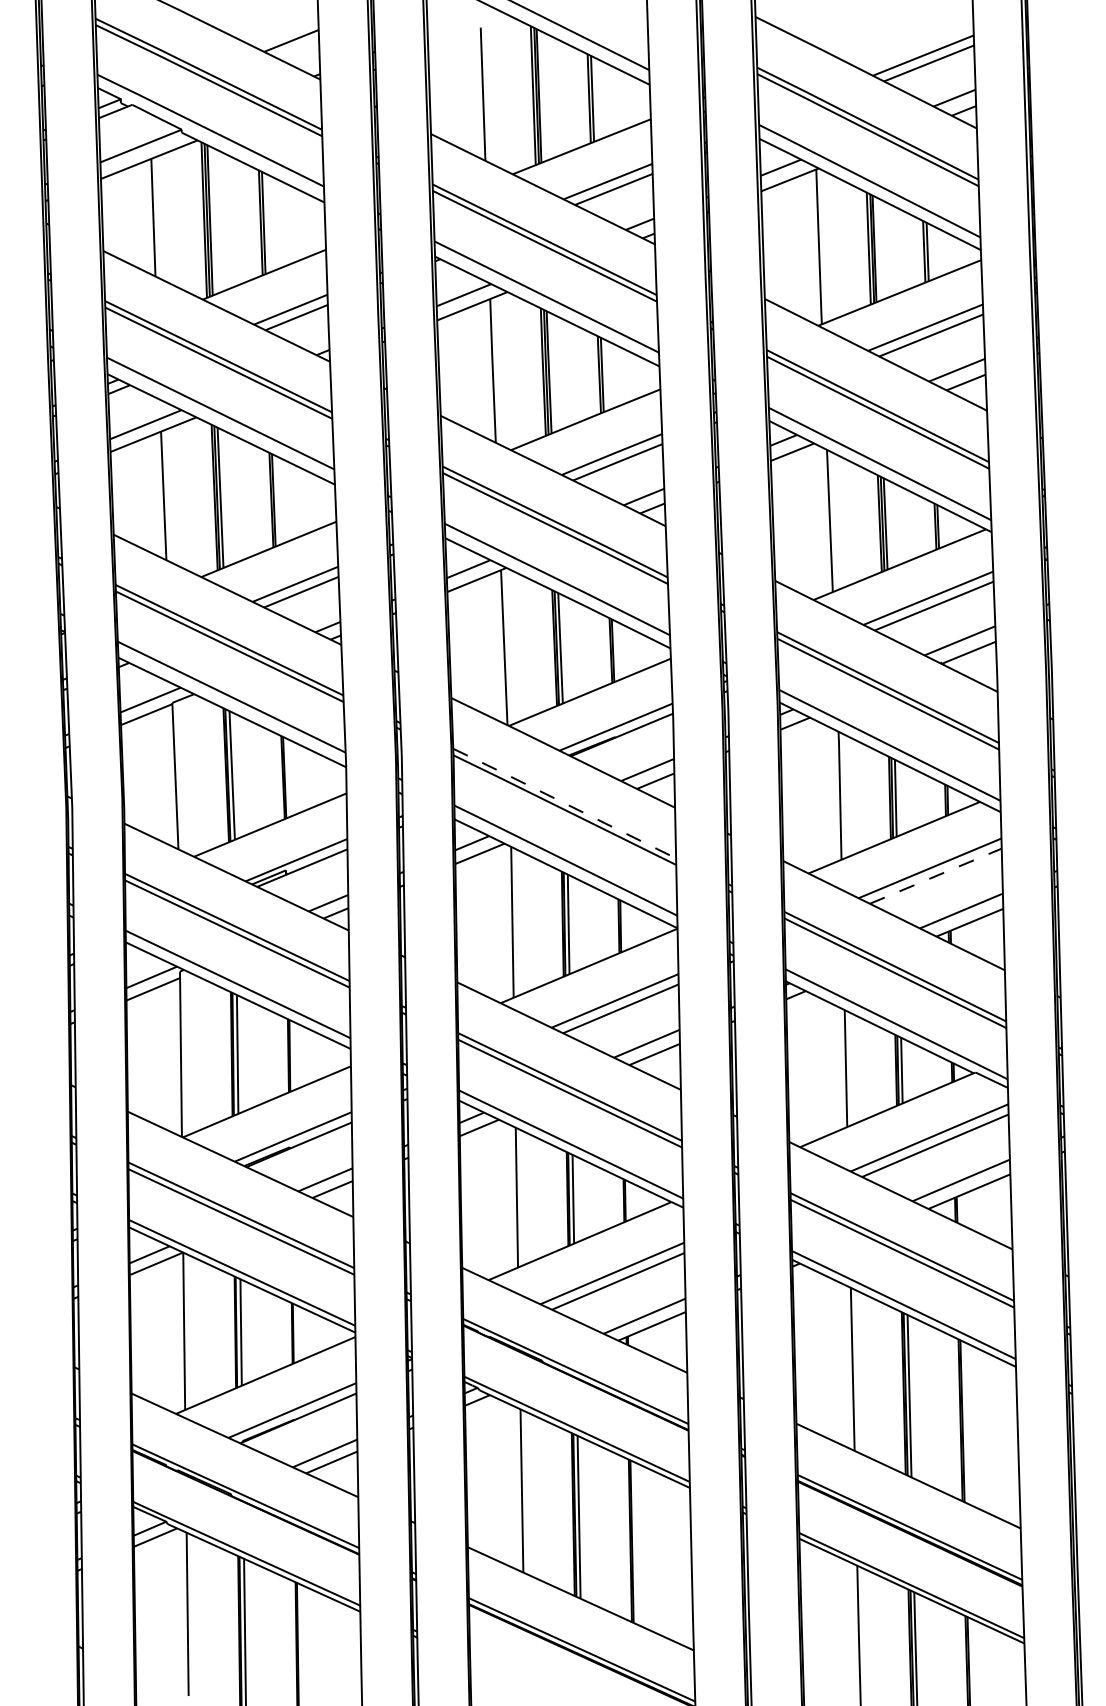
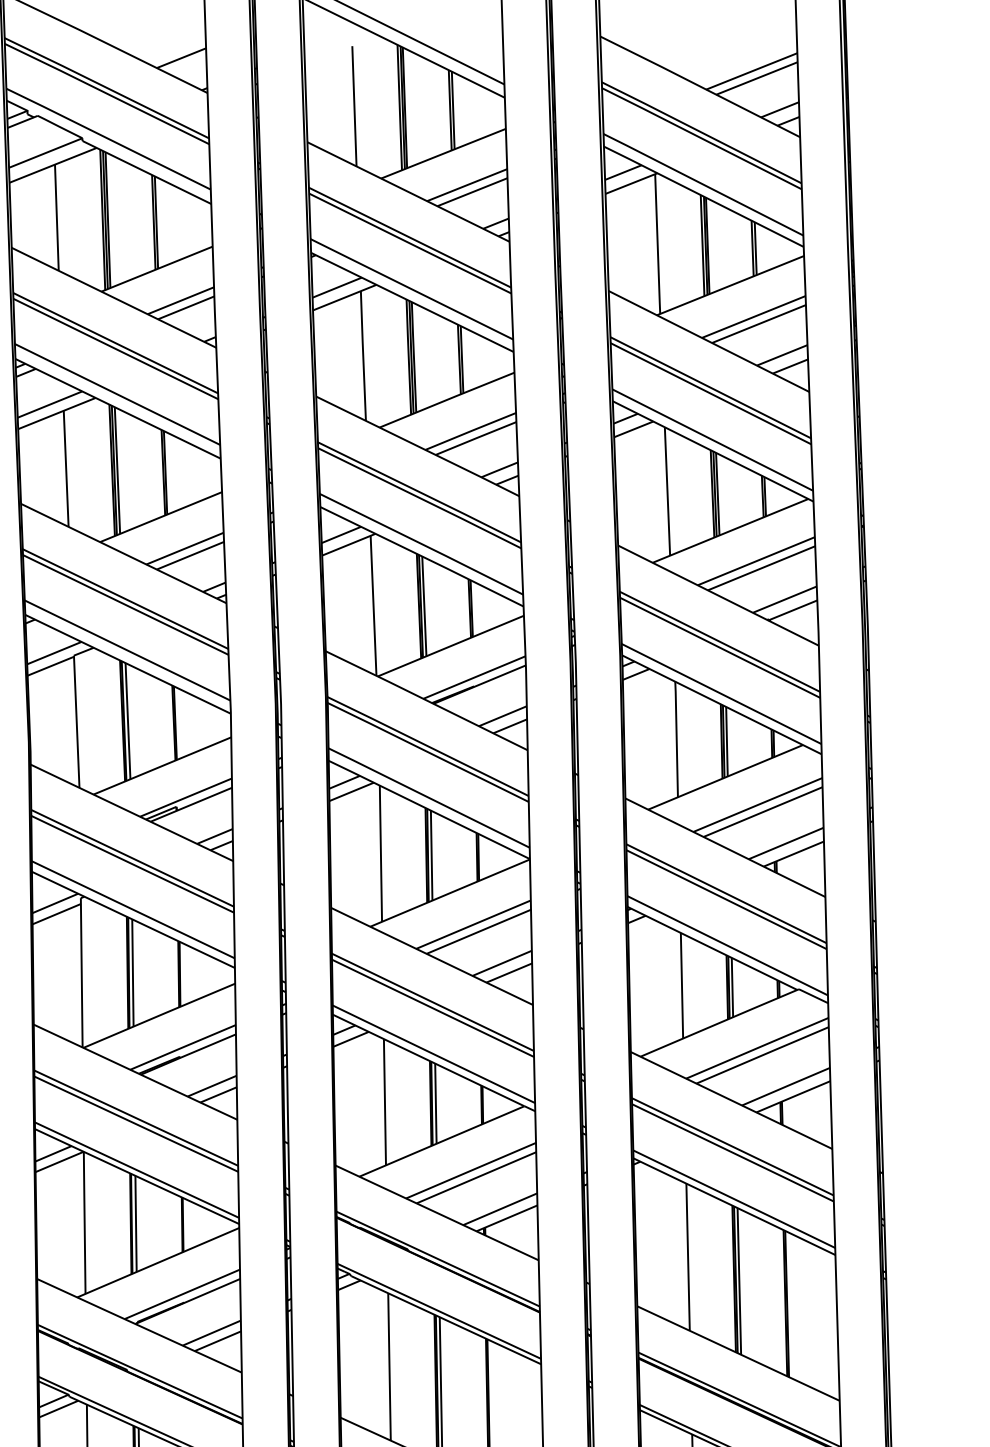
line: (564, 803) -> (427, 746), dashed -> solid
line: (936, 876) -> (763, 812), dashed -> solid

